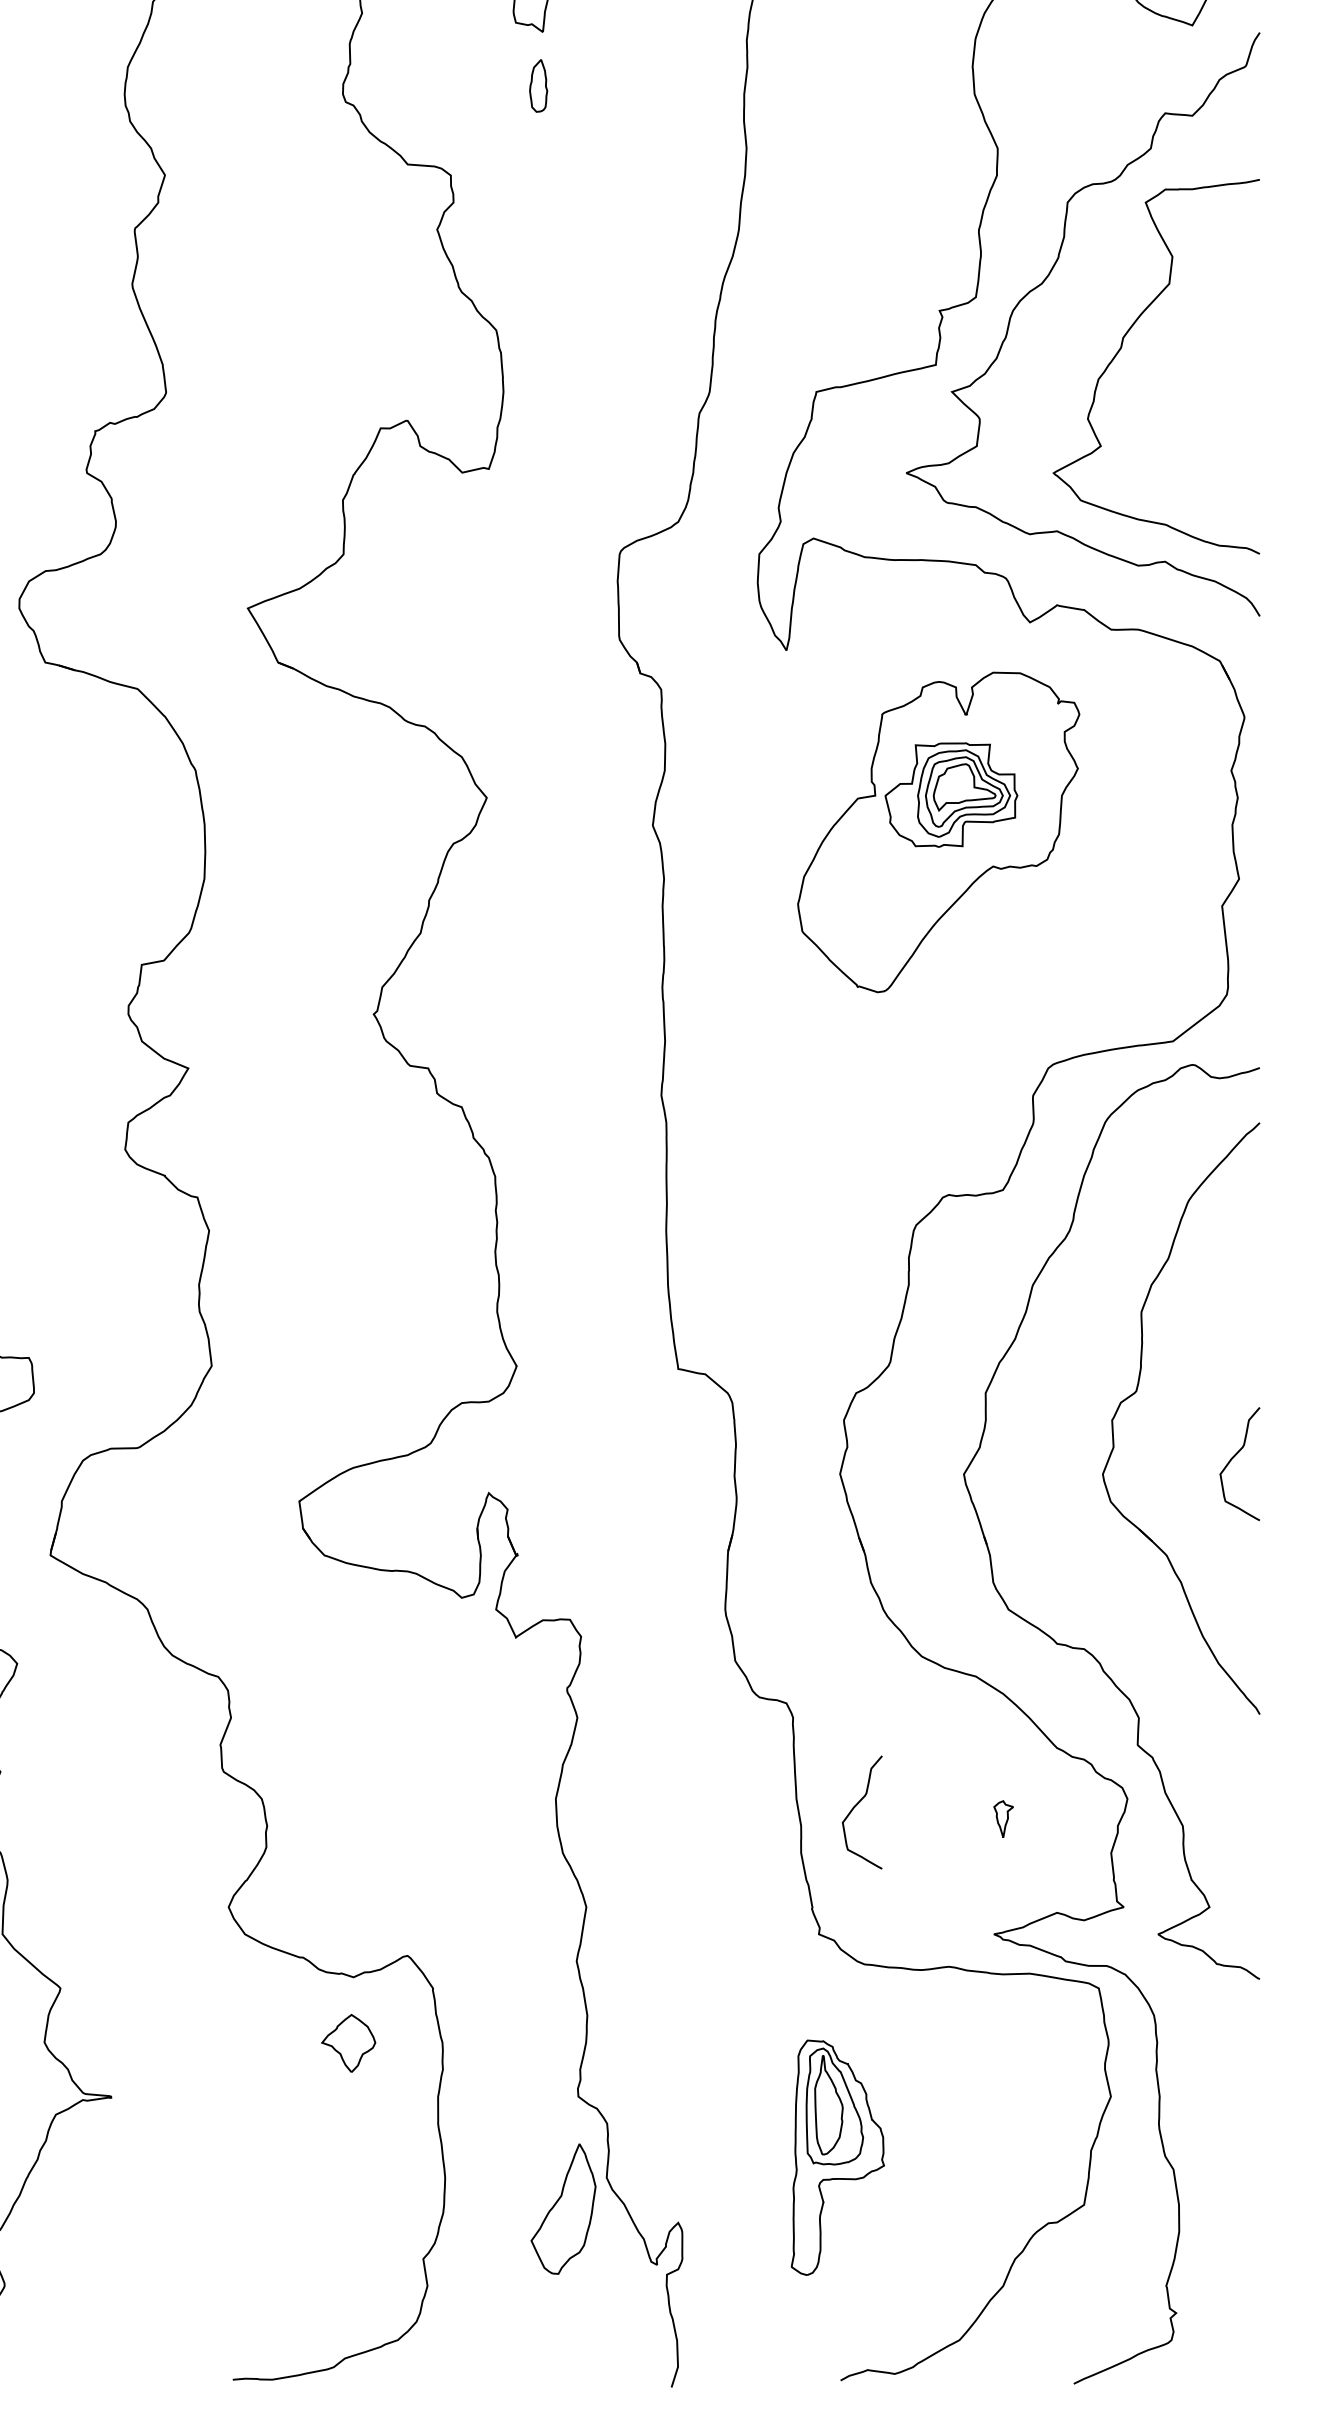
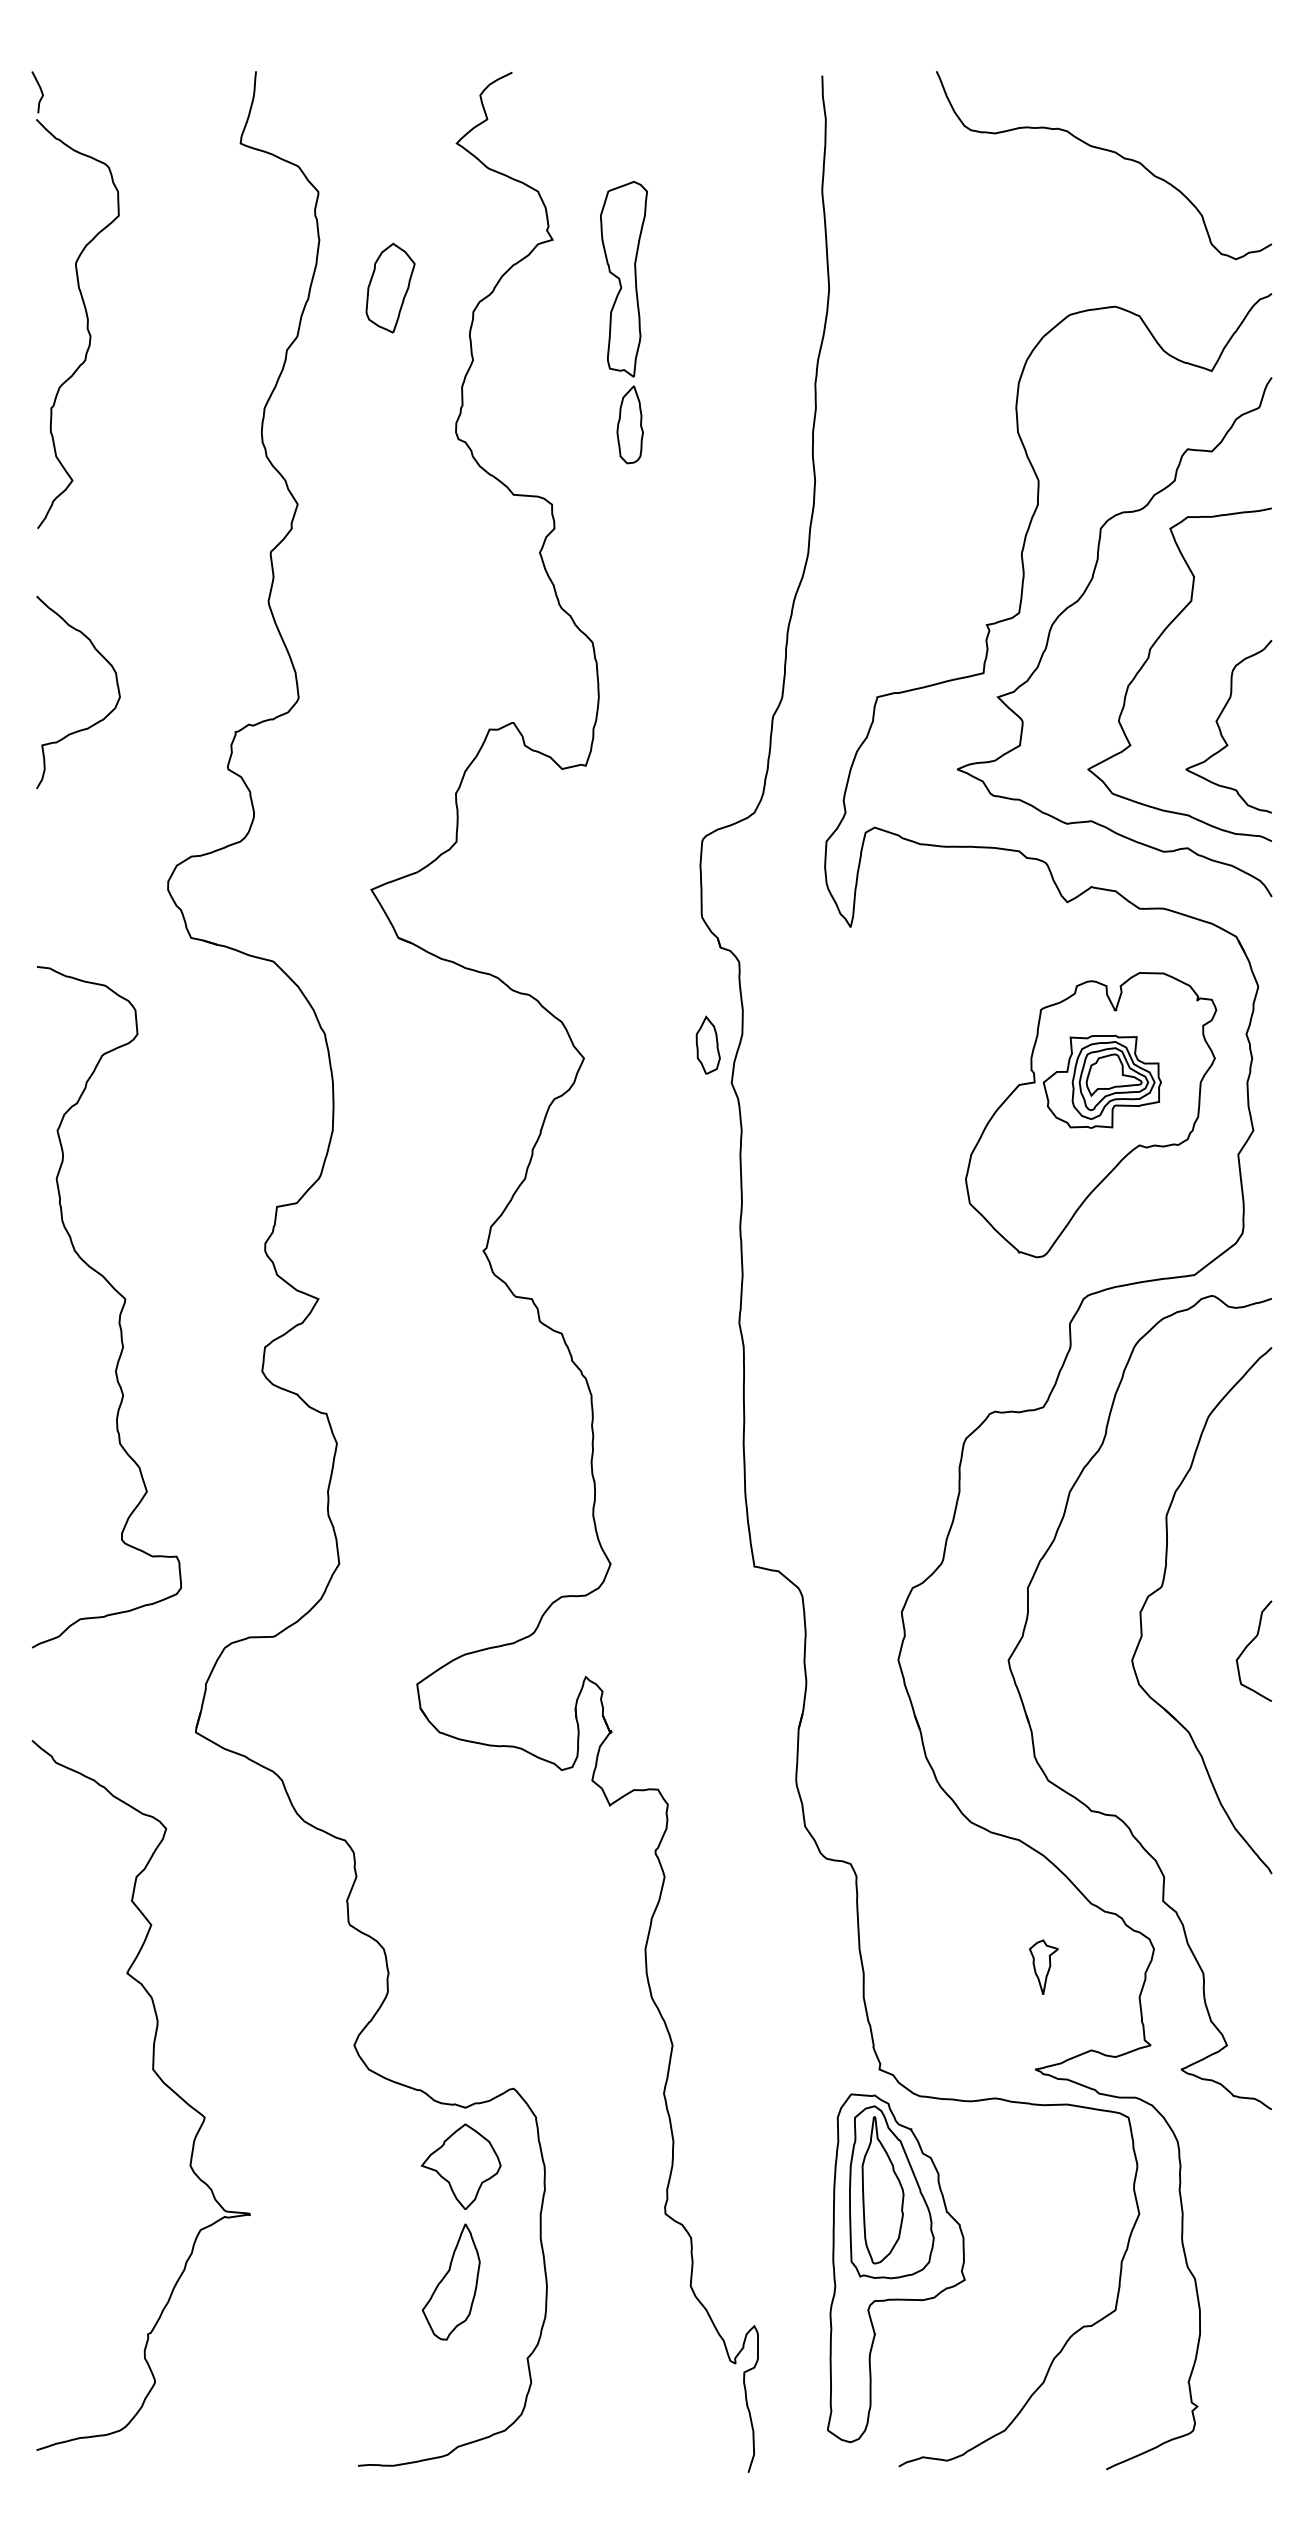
part: (537, 85) -> (629, 424), size x1.67
curve: (1202, 427) -> (1220, 728), added
part: (625, 782) -> (707, 1044), added
part: (939, 832) -> (1091, 1115), moved
curve: (857, 1806) -> (913, 1955), removed
part: (1003, 1818) -> (1043, 1966), size x1.67
part: (347, 2043) -> (460, 2166), size x1.67
part: (838, 2157) -> (896, 2268), size x1.67
part: (562, 2208) -> (450, 2281), moved

